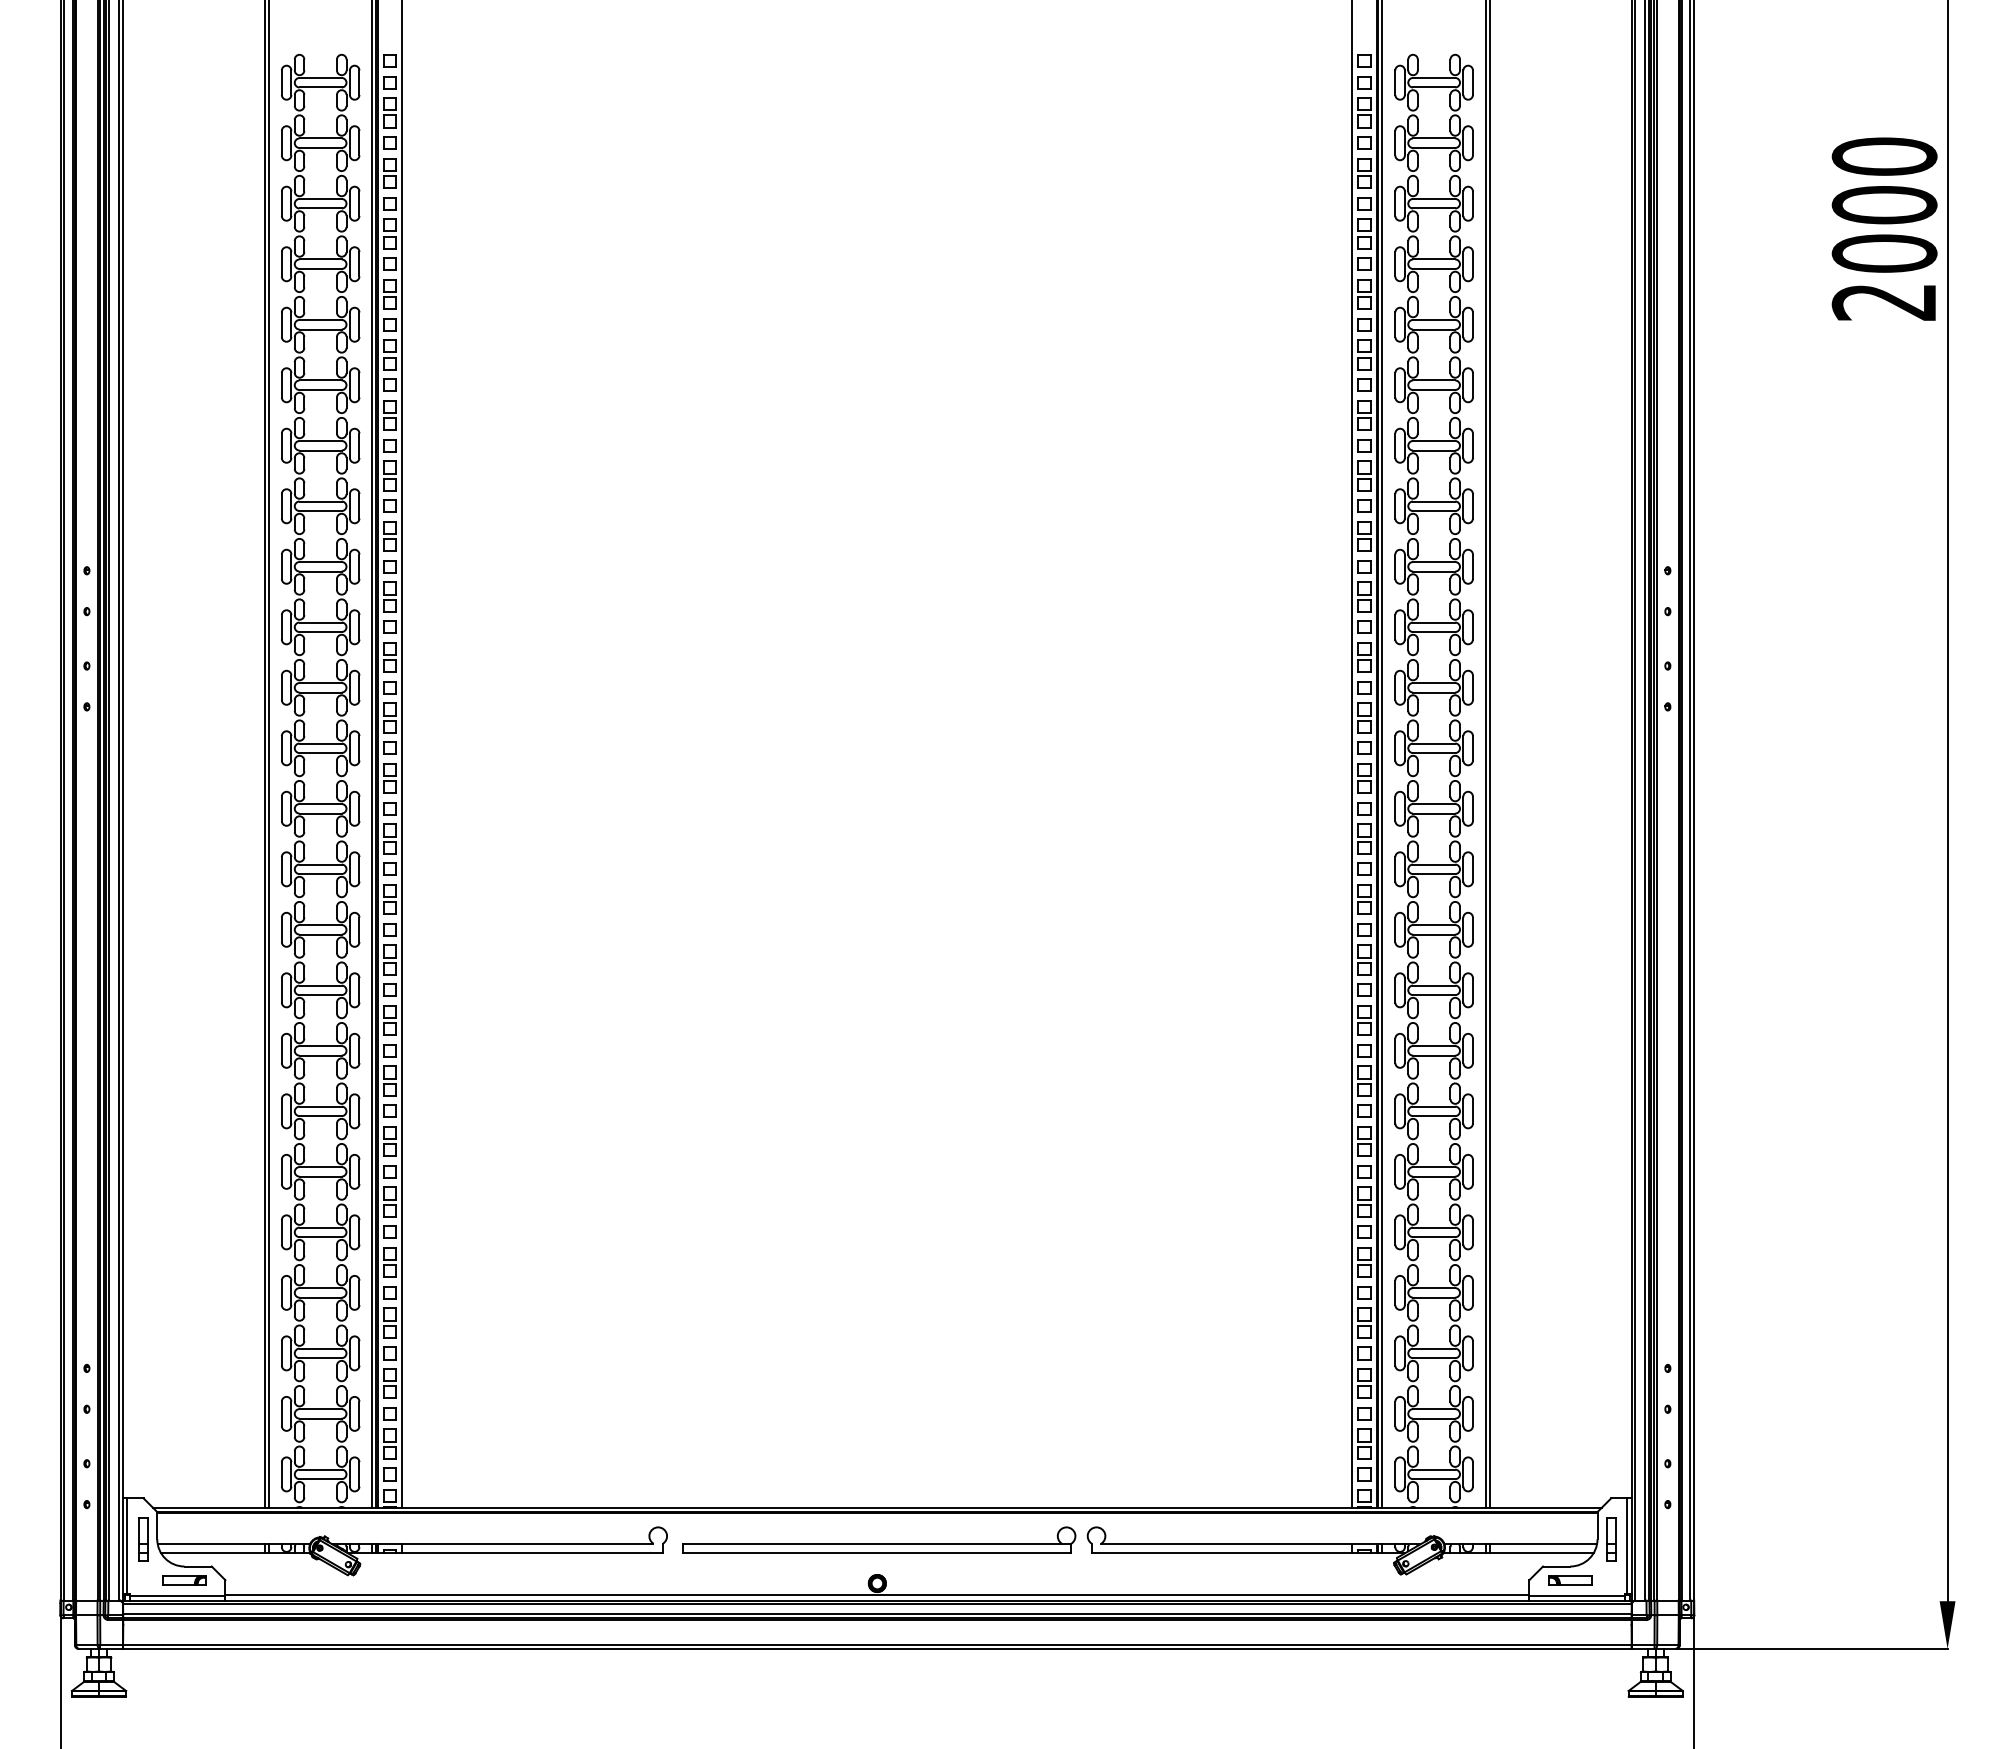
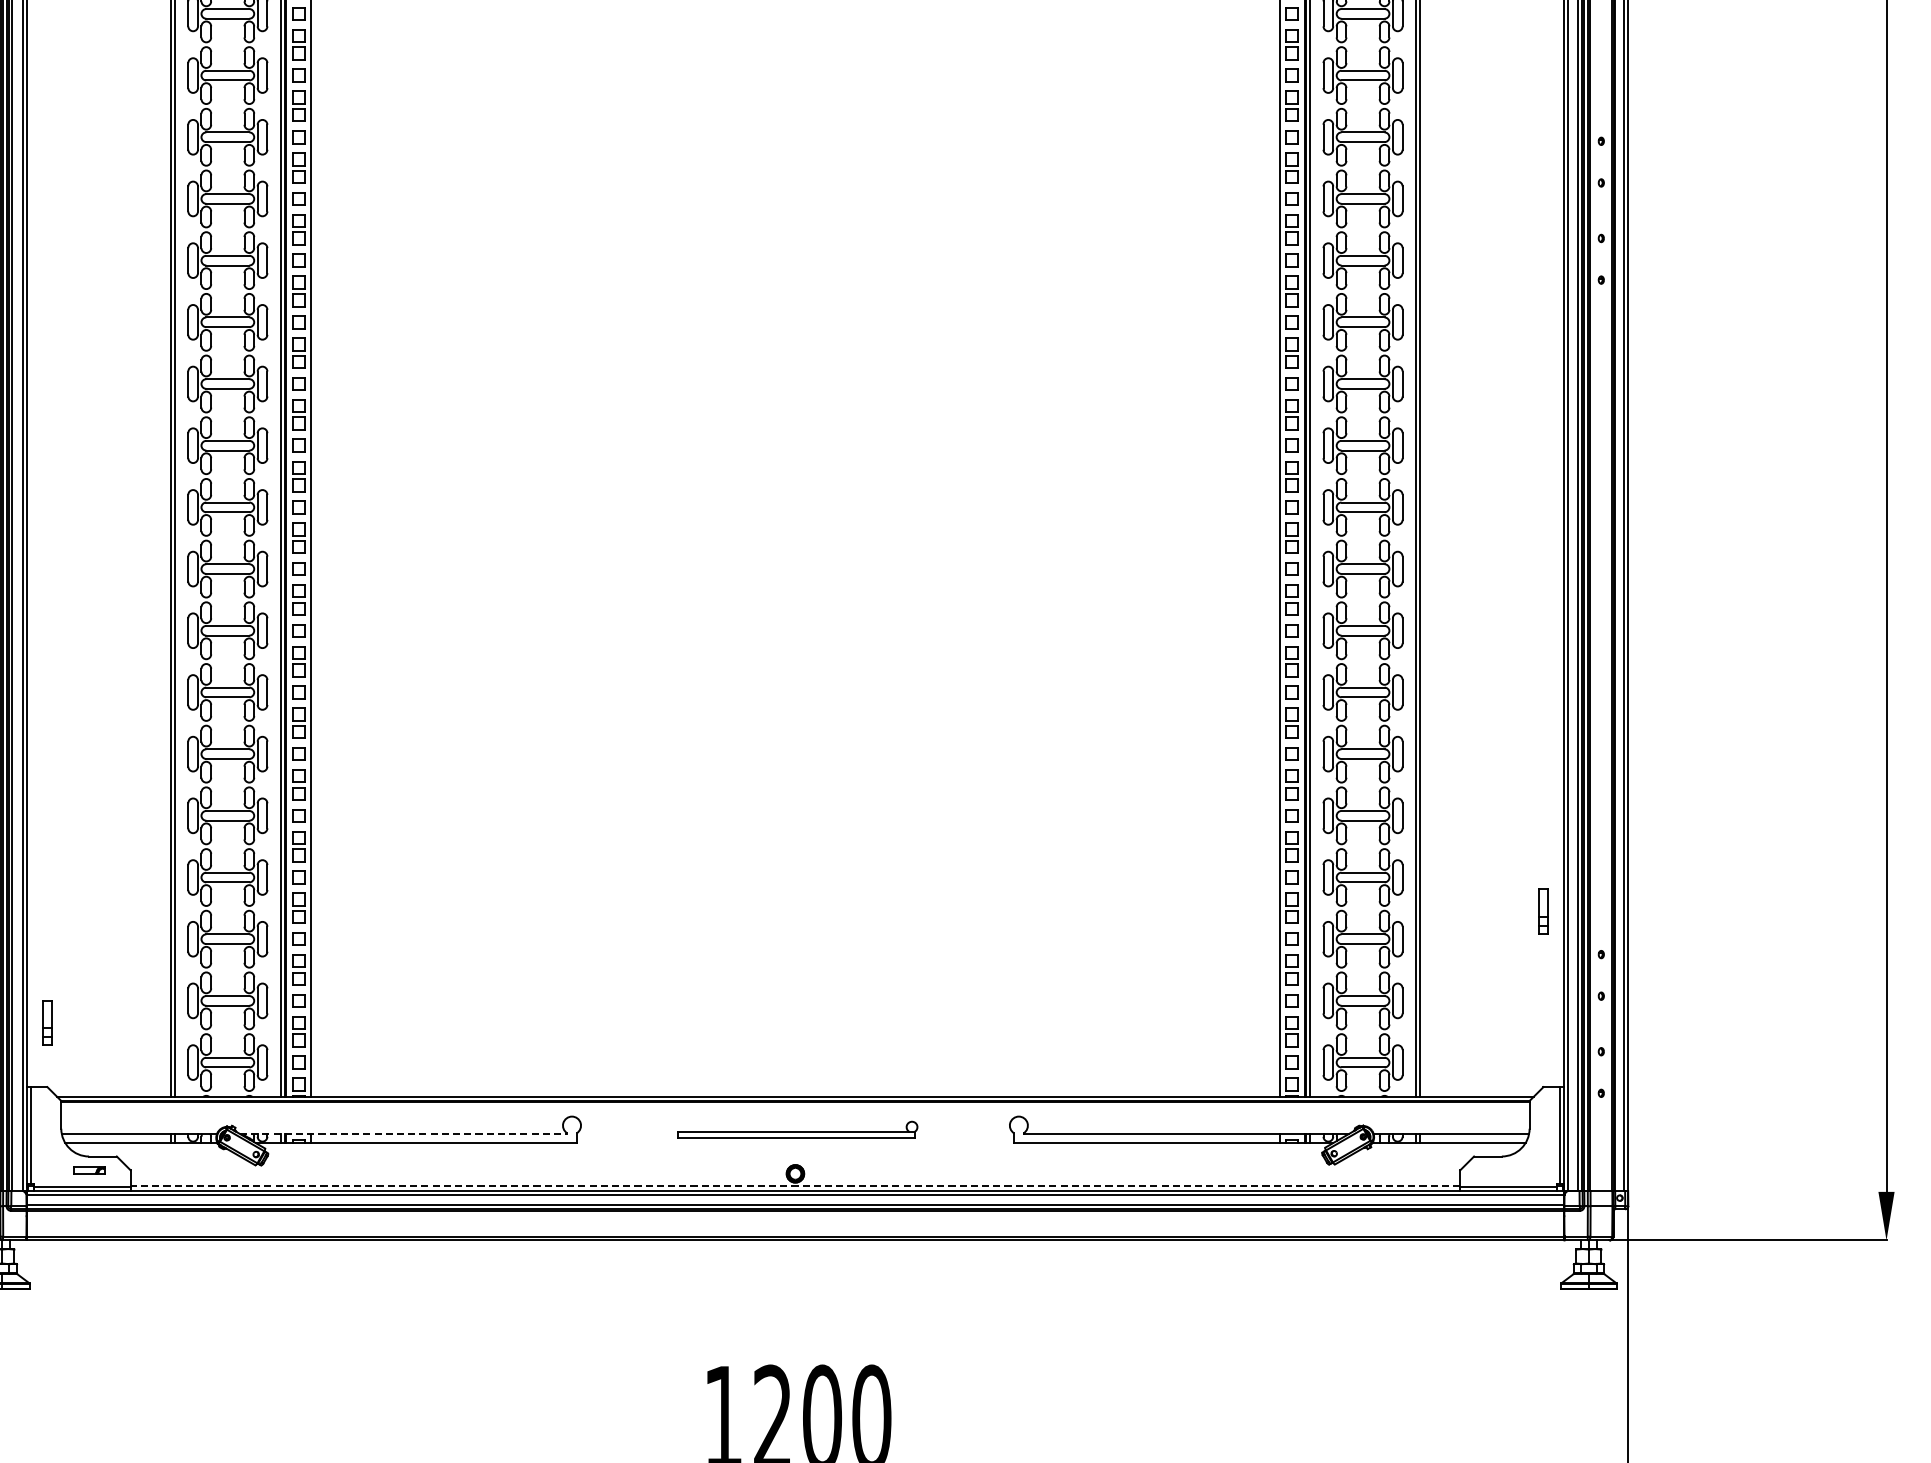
part: (143, 1539) -> (47, 1022), moved
part: (879, 1539) -> (797, 1128), size x0.6
part: (1611, 1539) -> (1543, 911), moved
line: (493, 1544) -> (404, 1134), solid -> dashed
part: (184, 1580) -> (89, 1170), size x0.7
part: (1570, 1580) -> (1502, 1170), removed
line: (876, 1595) -> (794, 1186), solid -> dashed

